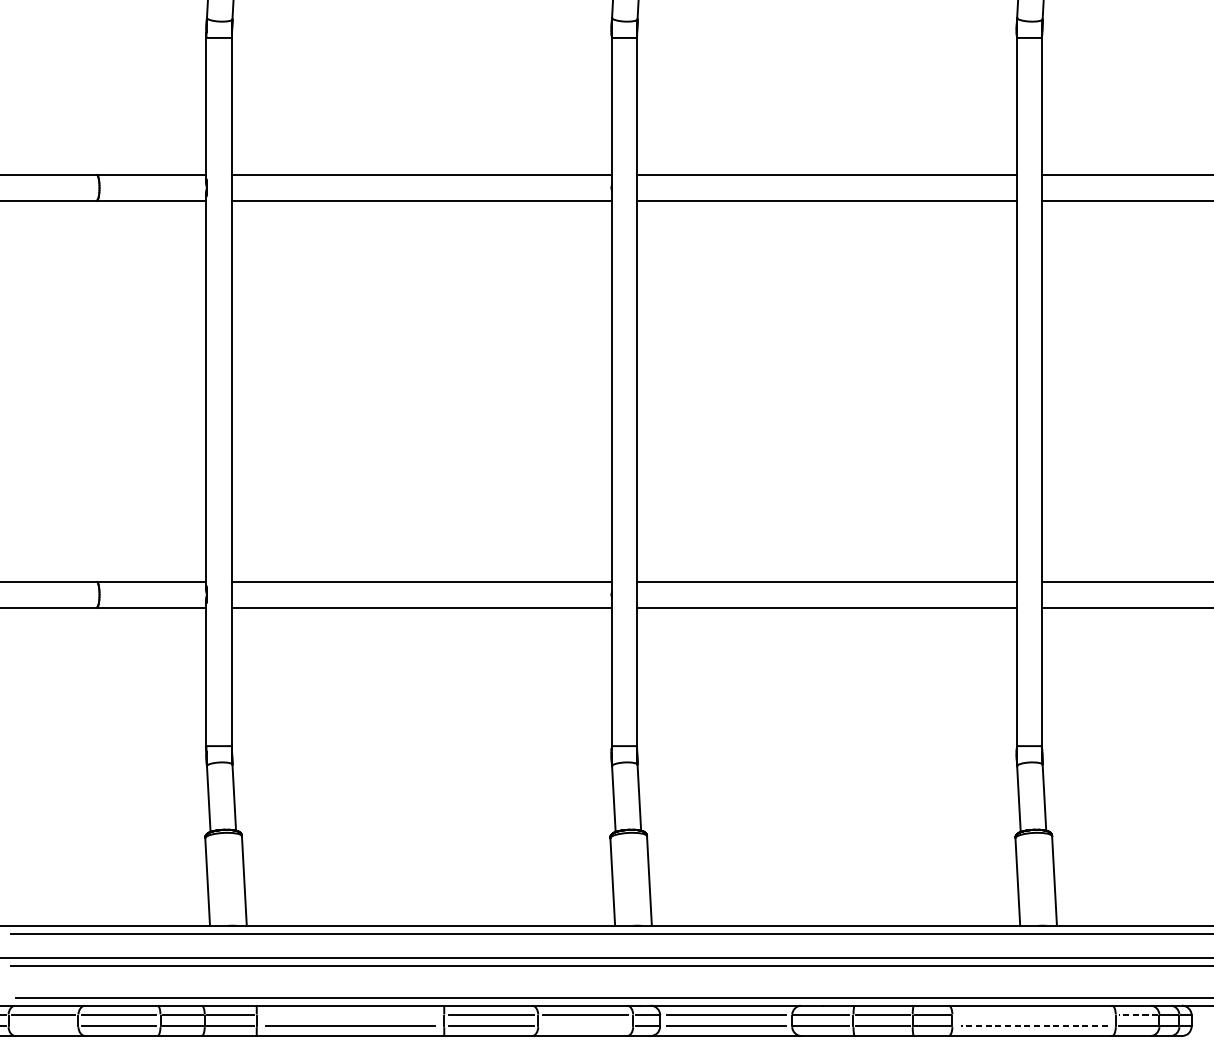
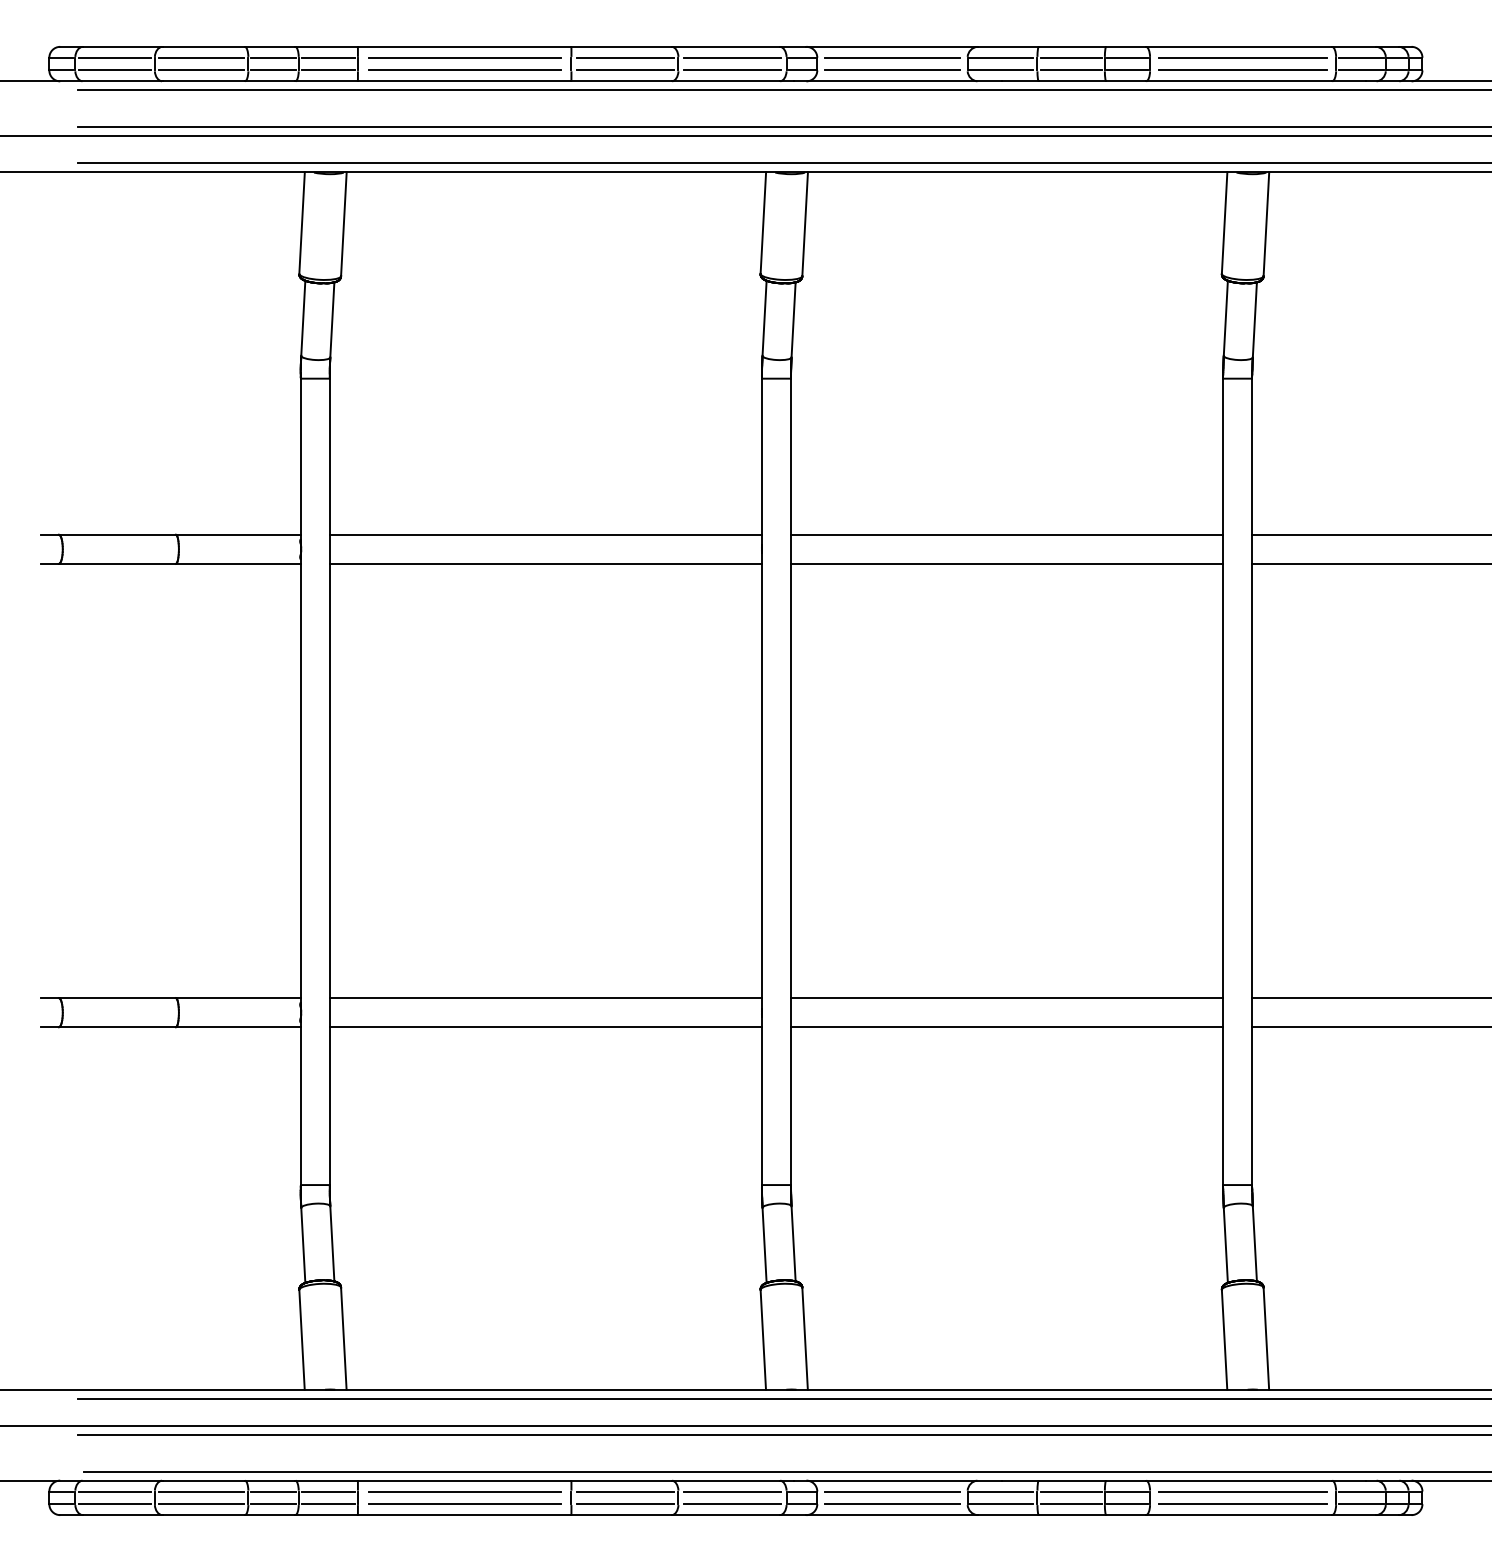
line: (350, 1015) -> (464, 1491), added
line: (1033, 1015) -> (1242, 1491), added
line: (1138, 1015) -> (1361, 1491), dashed -> solid
line: (42, 1026) -> (114, 1504), added
line: (585, 1026) -> (732, 1504), added
line: (1034, 1026) -> (1243, 1504), dashed -> solid

